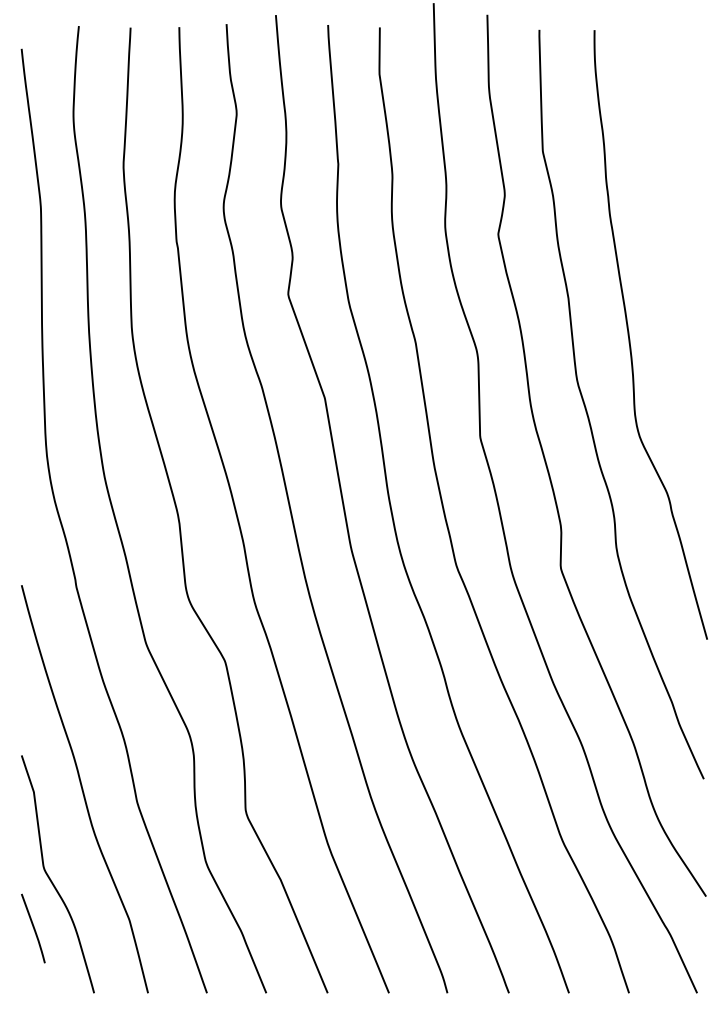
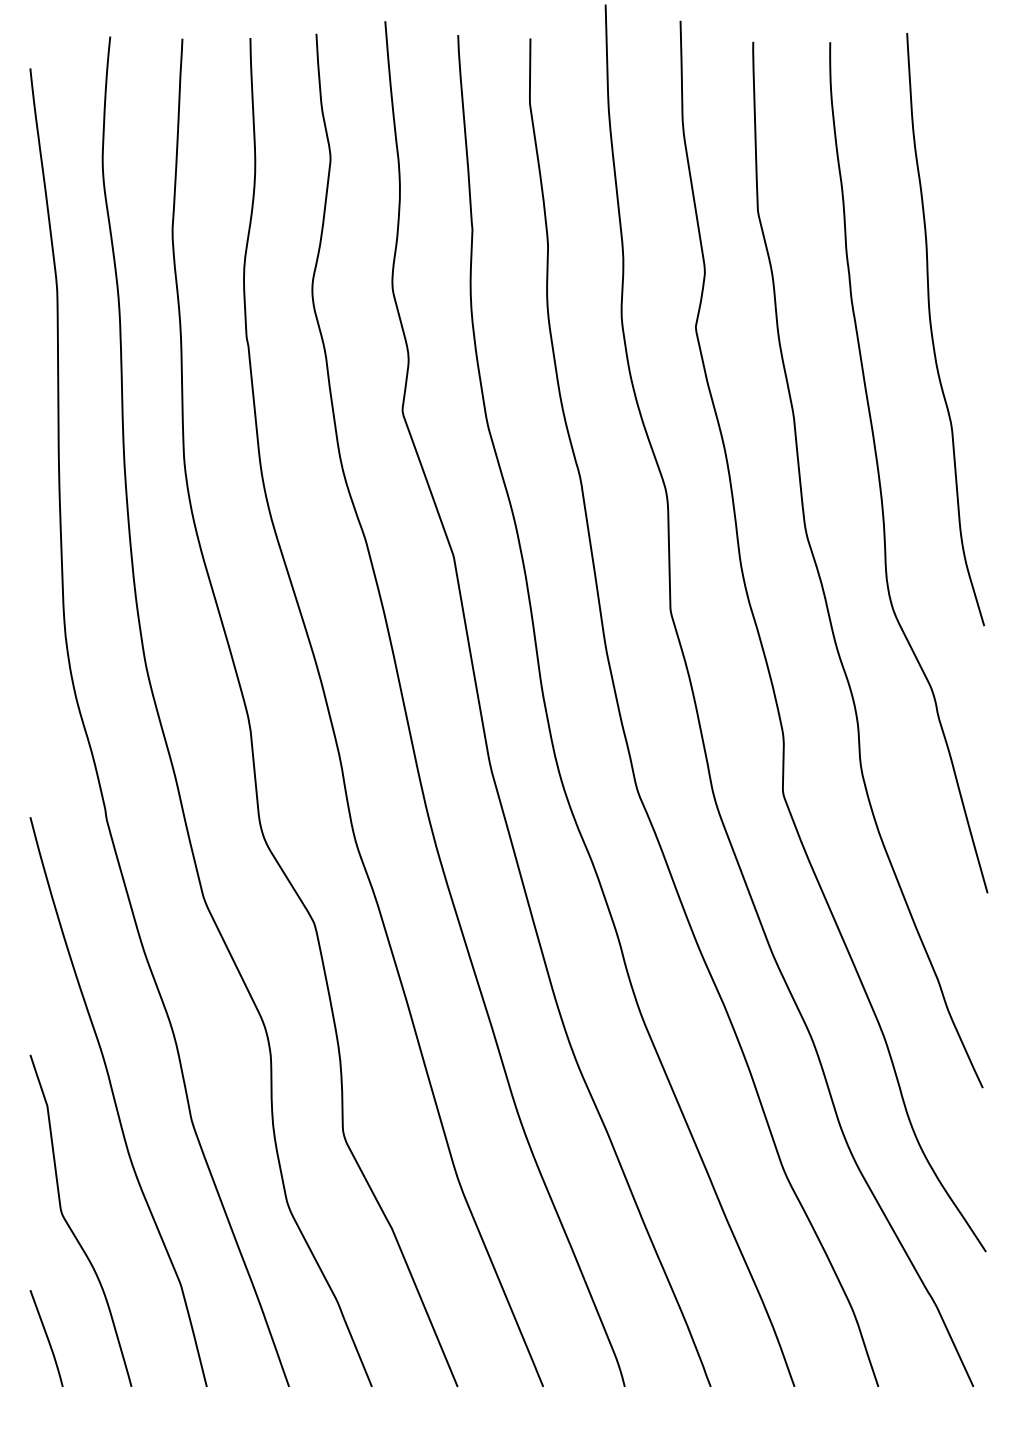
curve: (668, 237) -> (933, 331), added
curve: (33, 928) -> (46, 1338), moved

